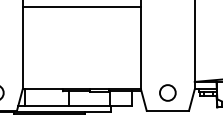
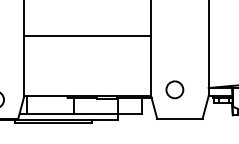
line: (81, 6) -> (87, 35), moved
circle: (167, 92) -> (174, 89), moved

